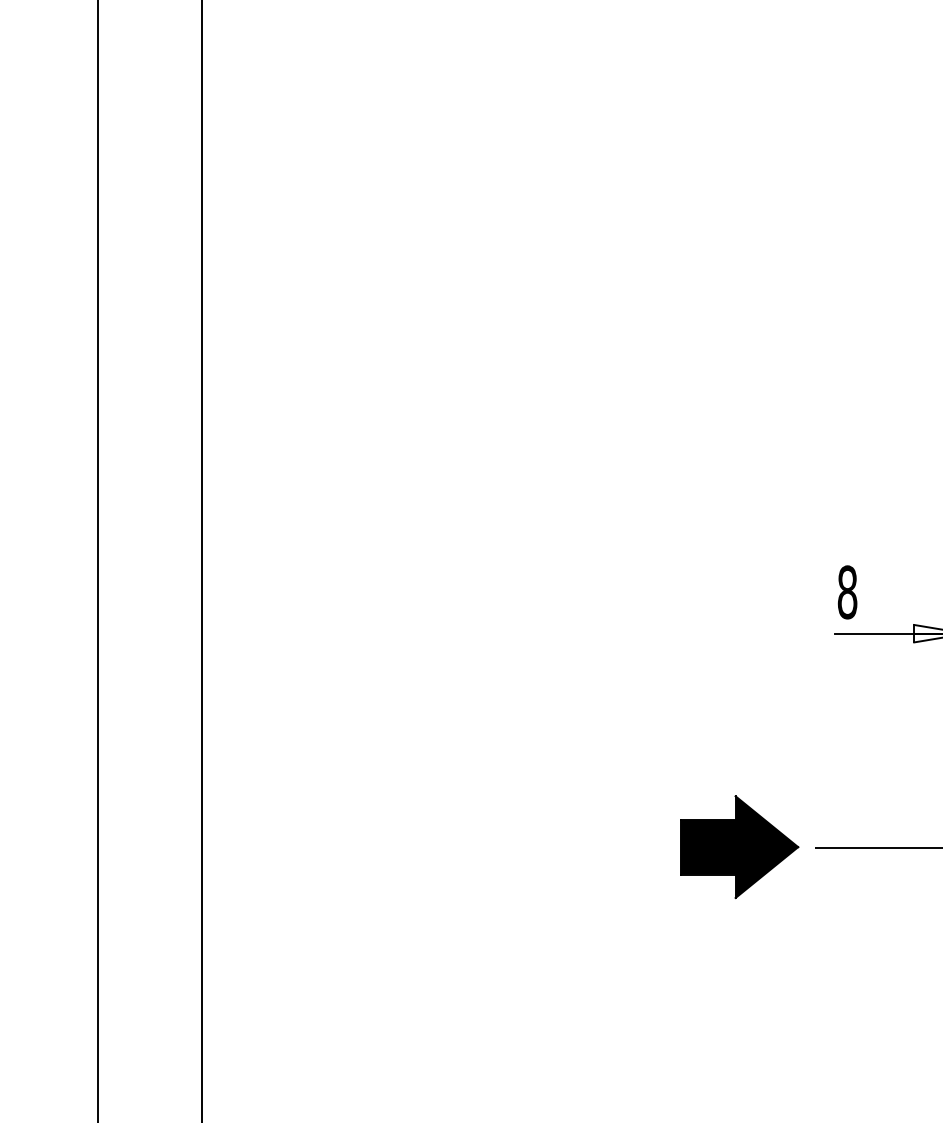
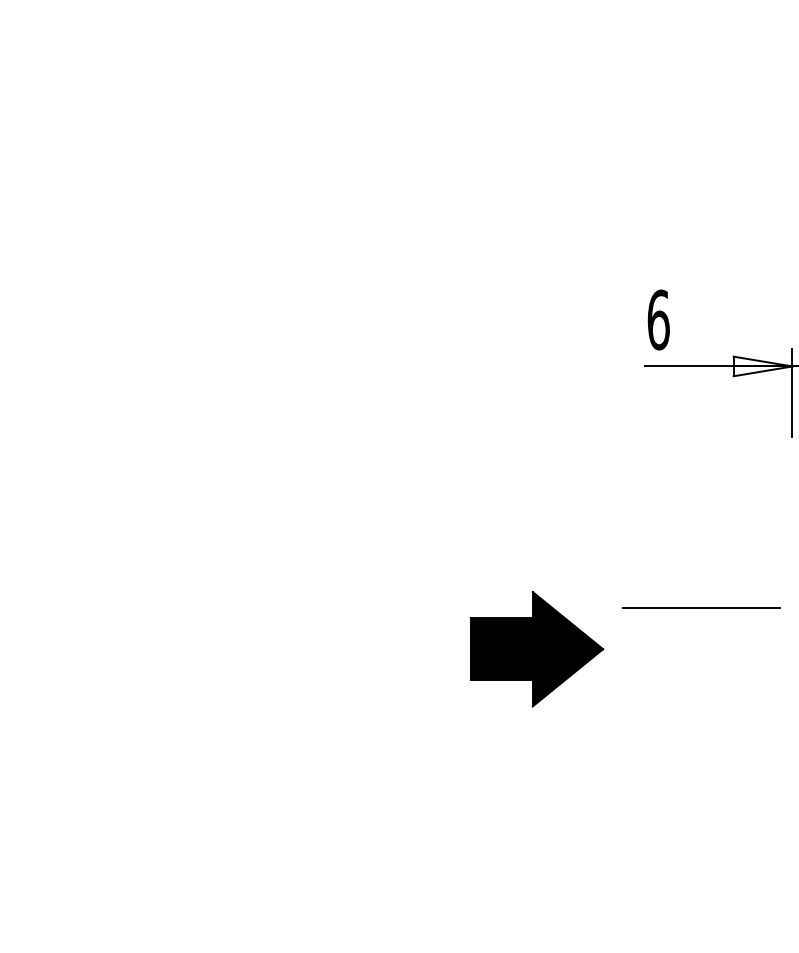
text: (847, 592) -> (658, 320), 8 -> 6
part: (739, 847) -> (537, 649), moved

